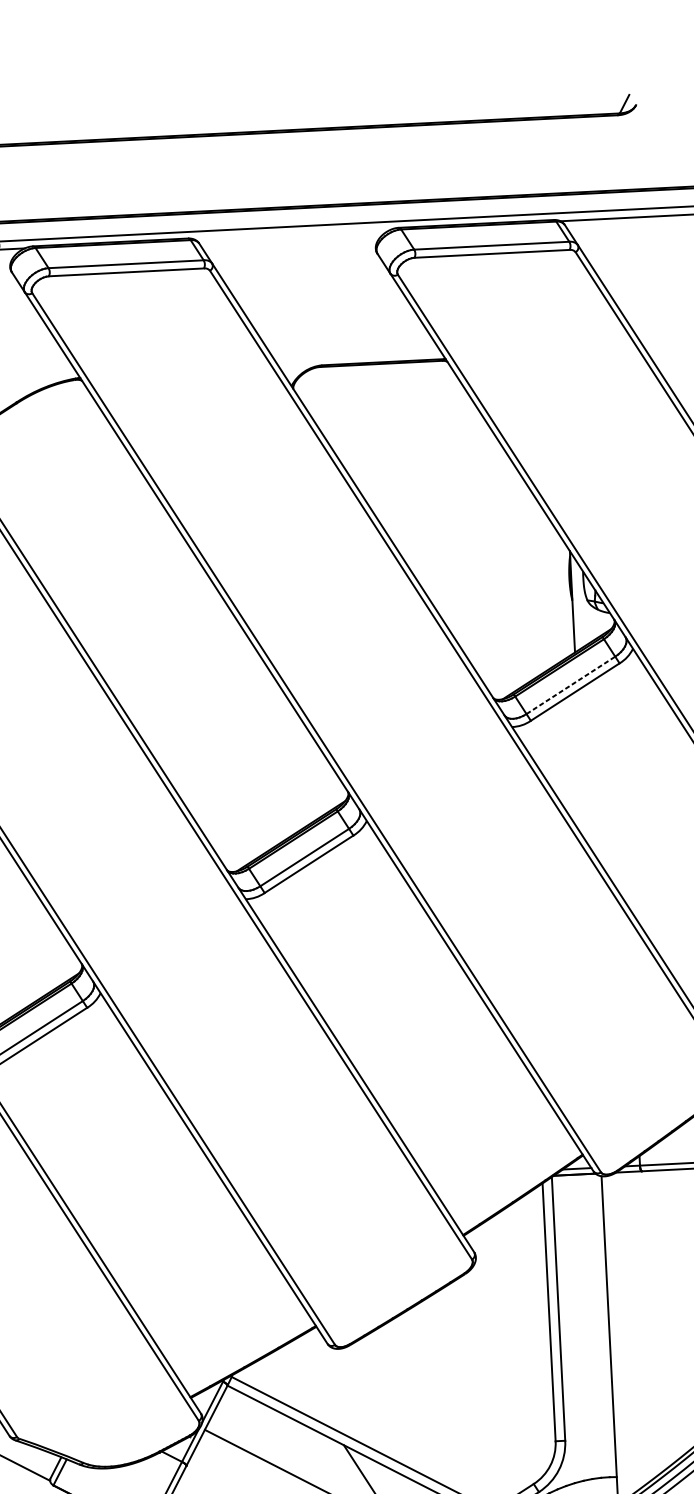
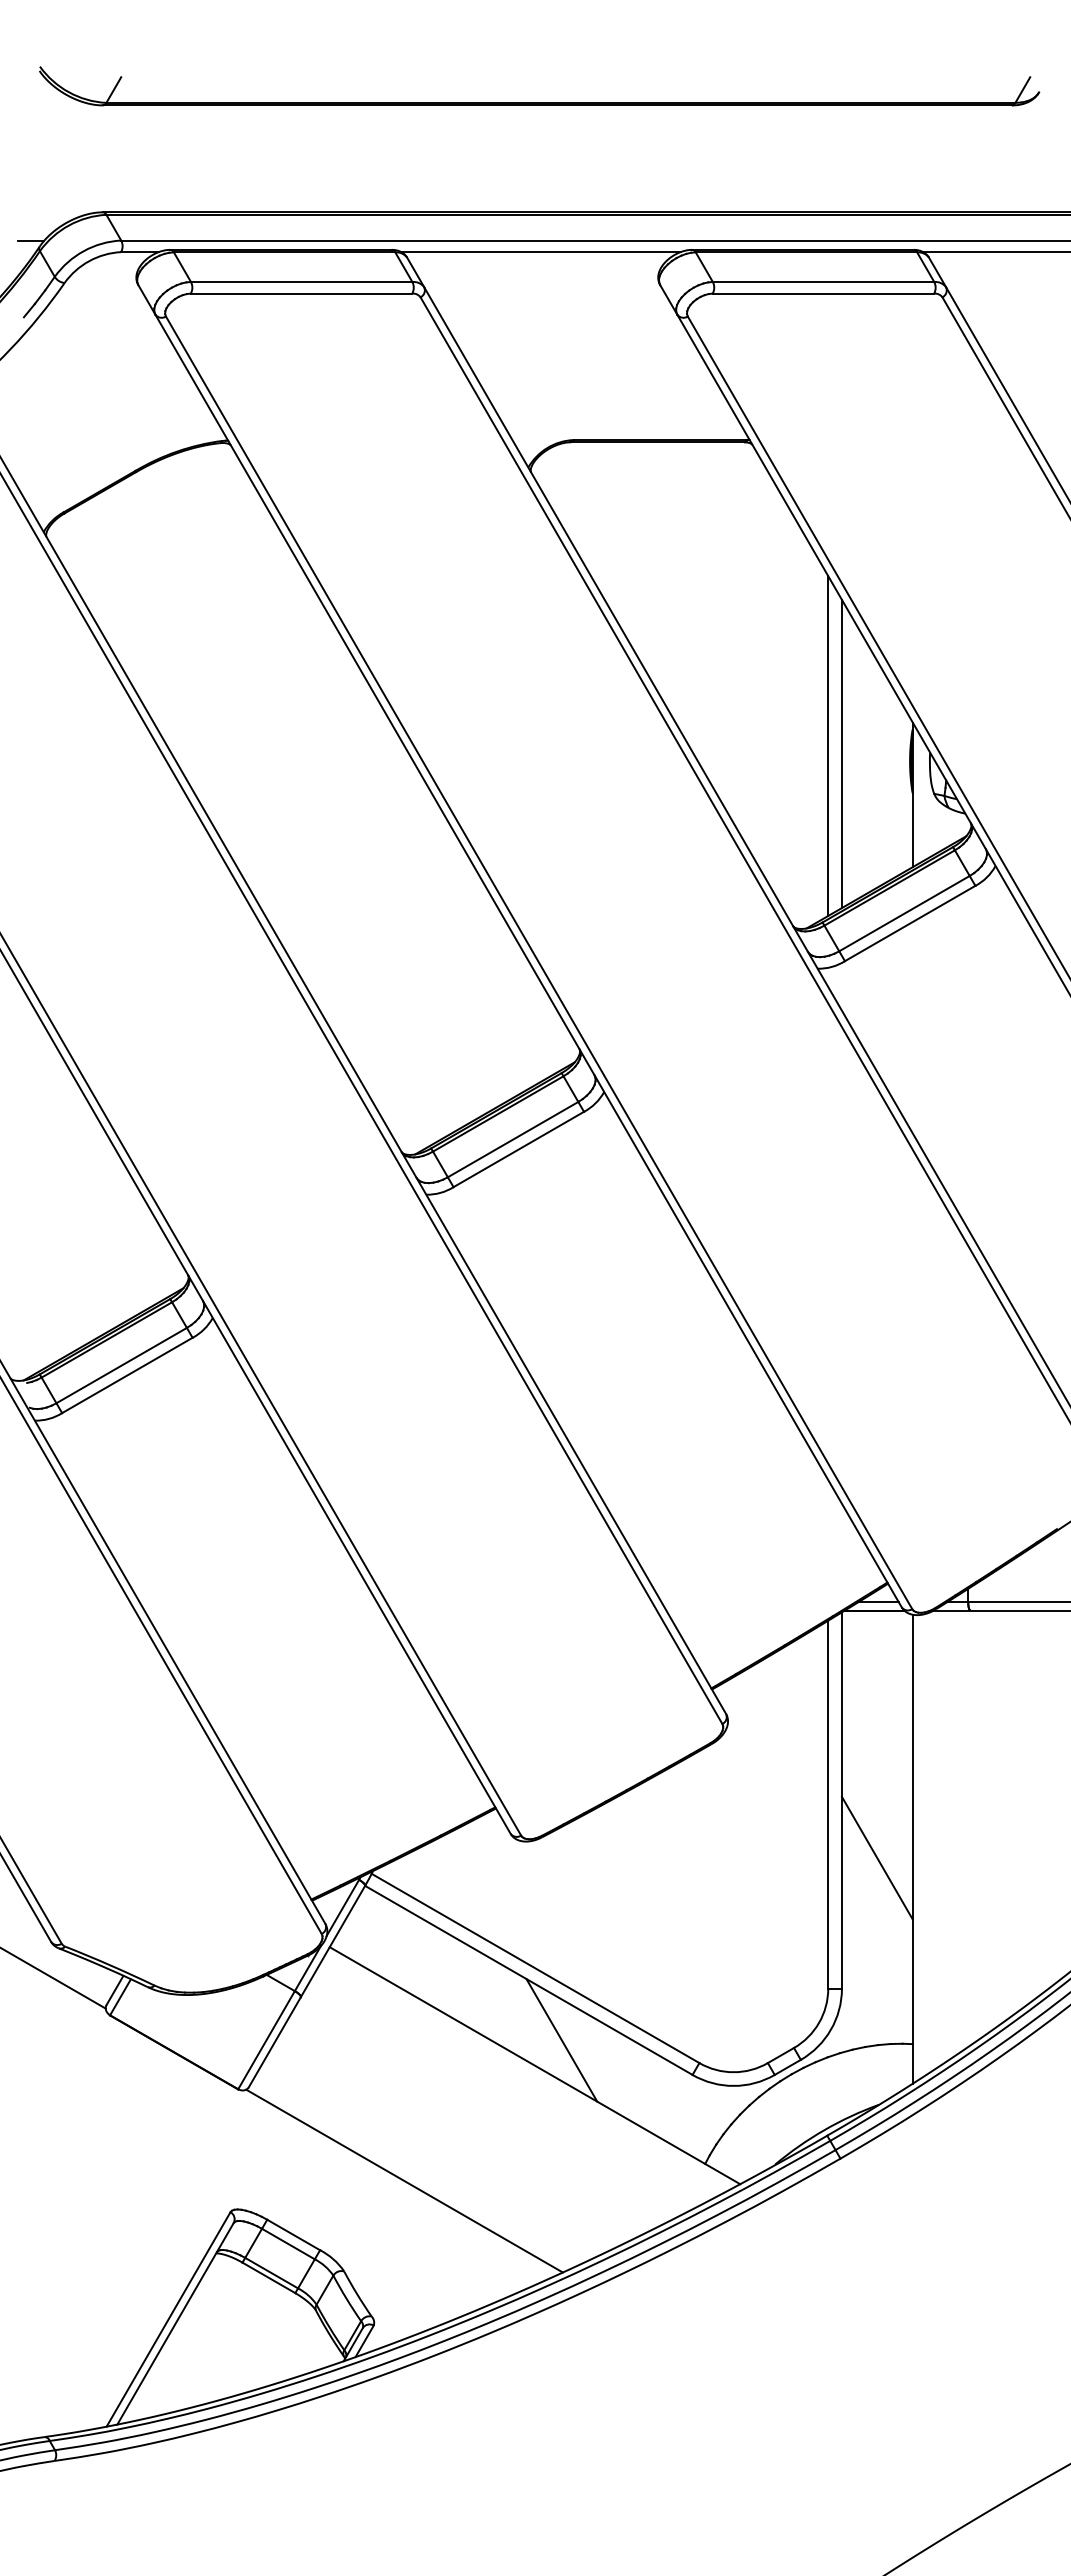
line: (292, 235) -> (540, 252), added
line: (511, 570) -> (828, 745), added
line: (521, 575) -> (841, 753), added
line: (570, 685) -> (904, 913), dashed -> solid
line: (584, 1347) -> (876, 1857), added

